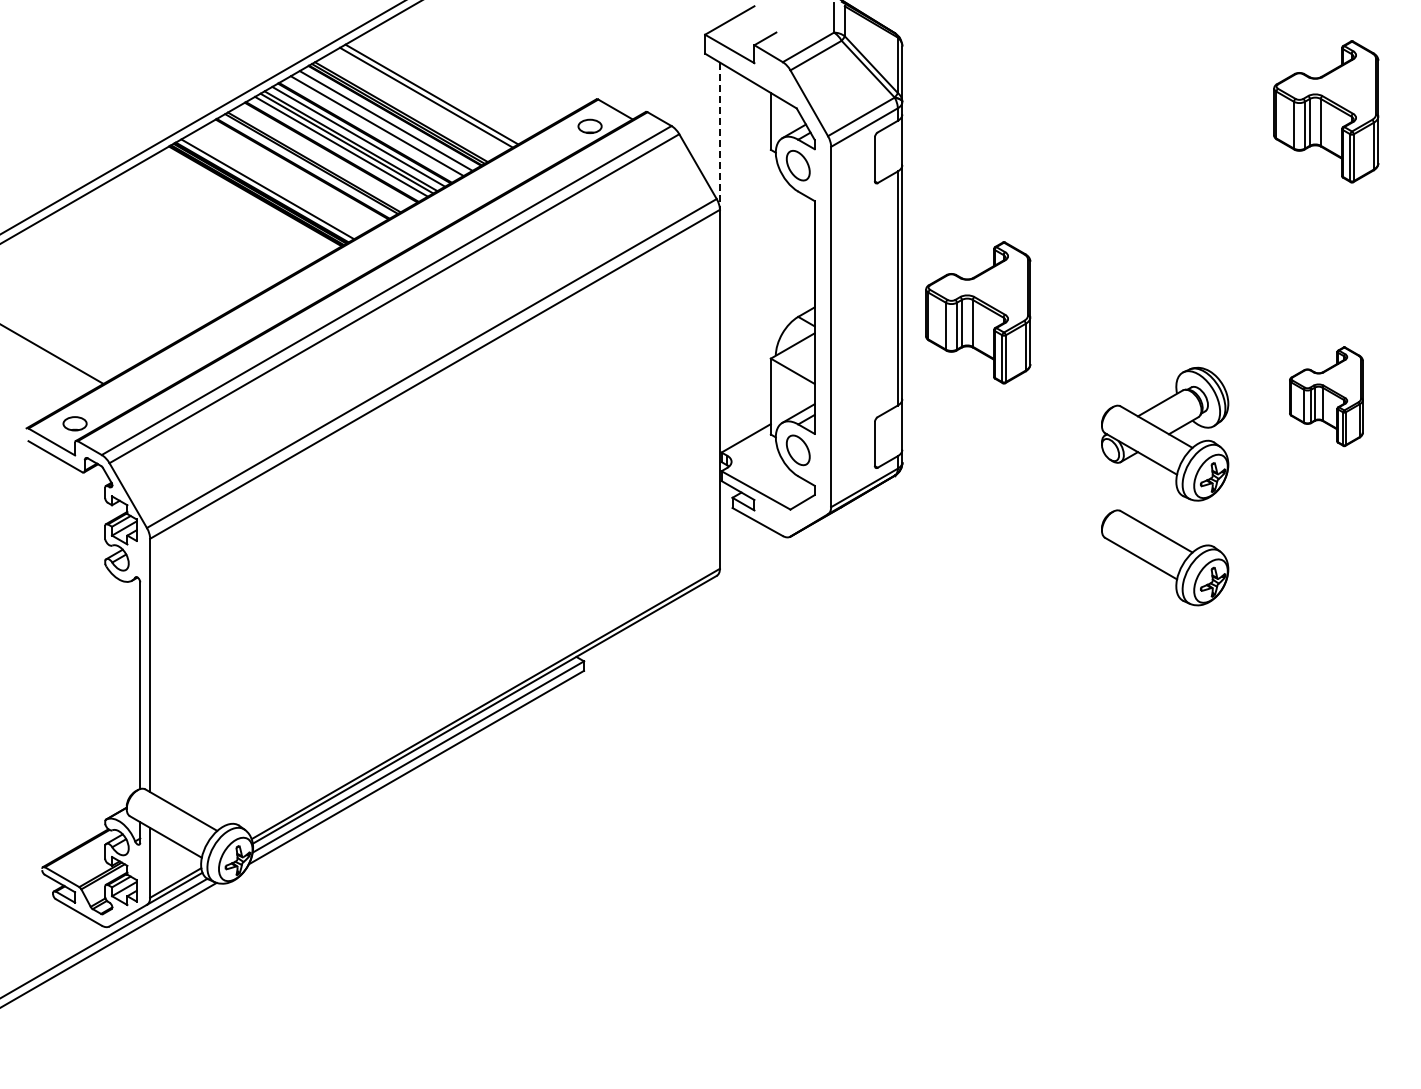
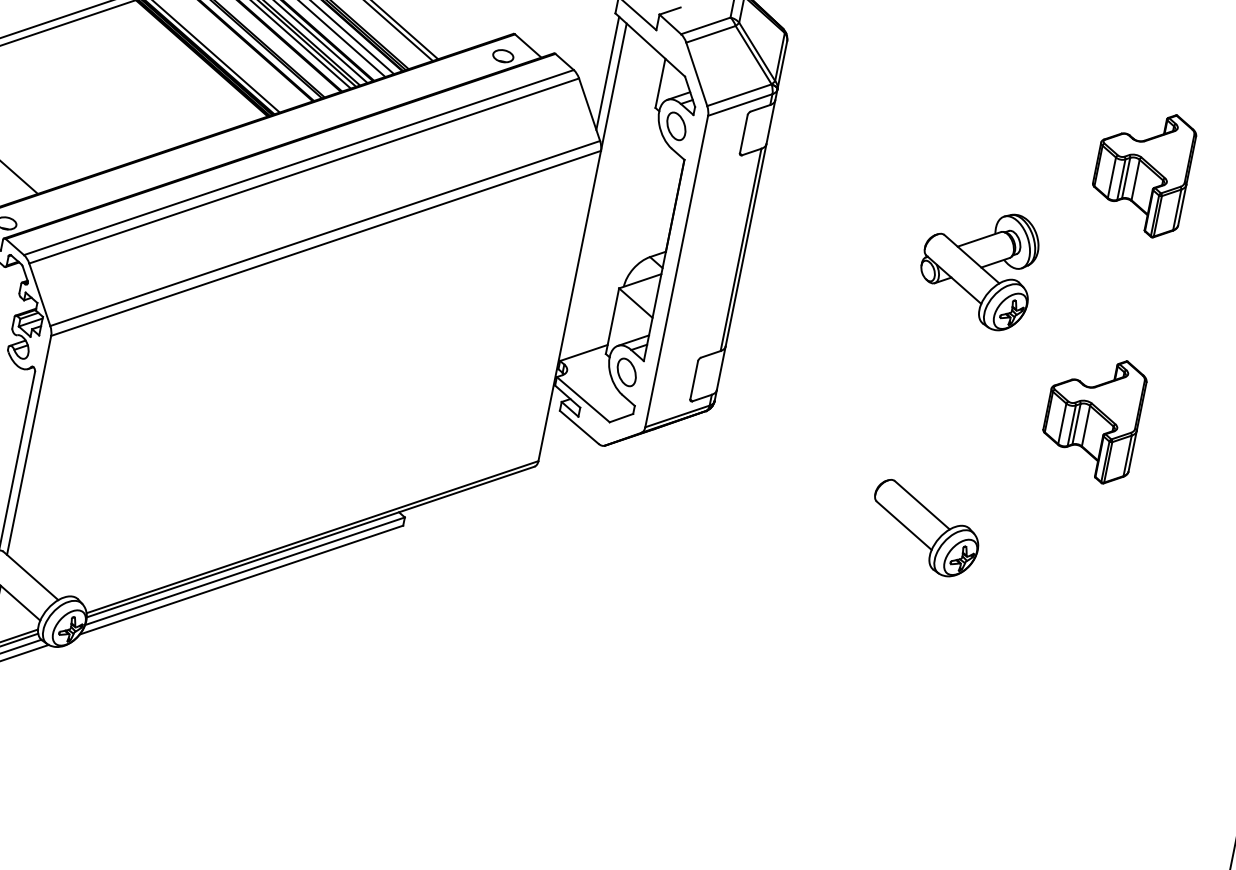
line: (710, 121) -> (608, 72), added
line: (719, 136) -> (613, 87), dashed -> solid
part: (978, 312) -> (806, 284), removed
part: (1326, 396) -> (1092, 417), size x1.43
part: (1165, 433) -> (978, 266), moved

